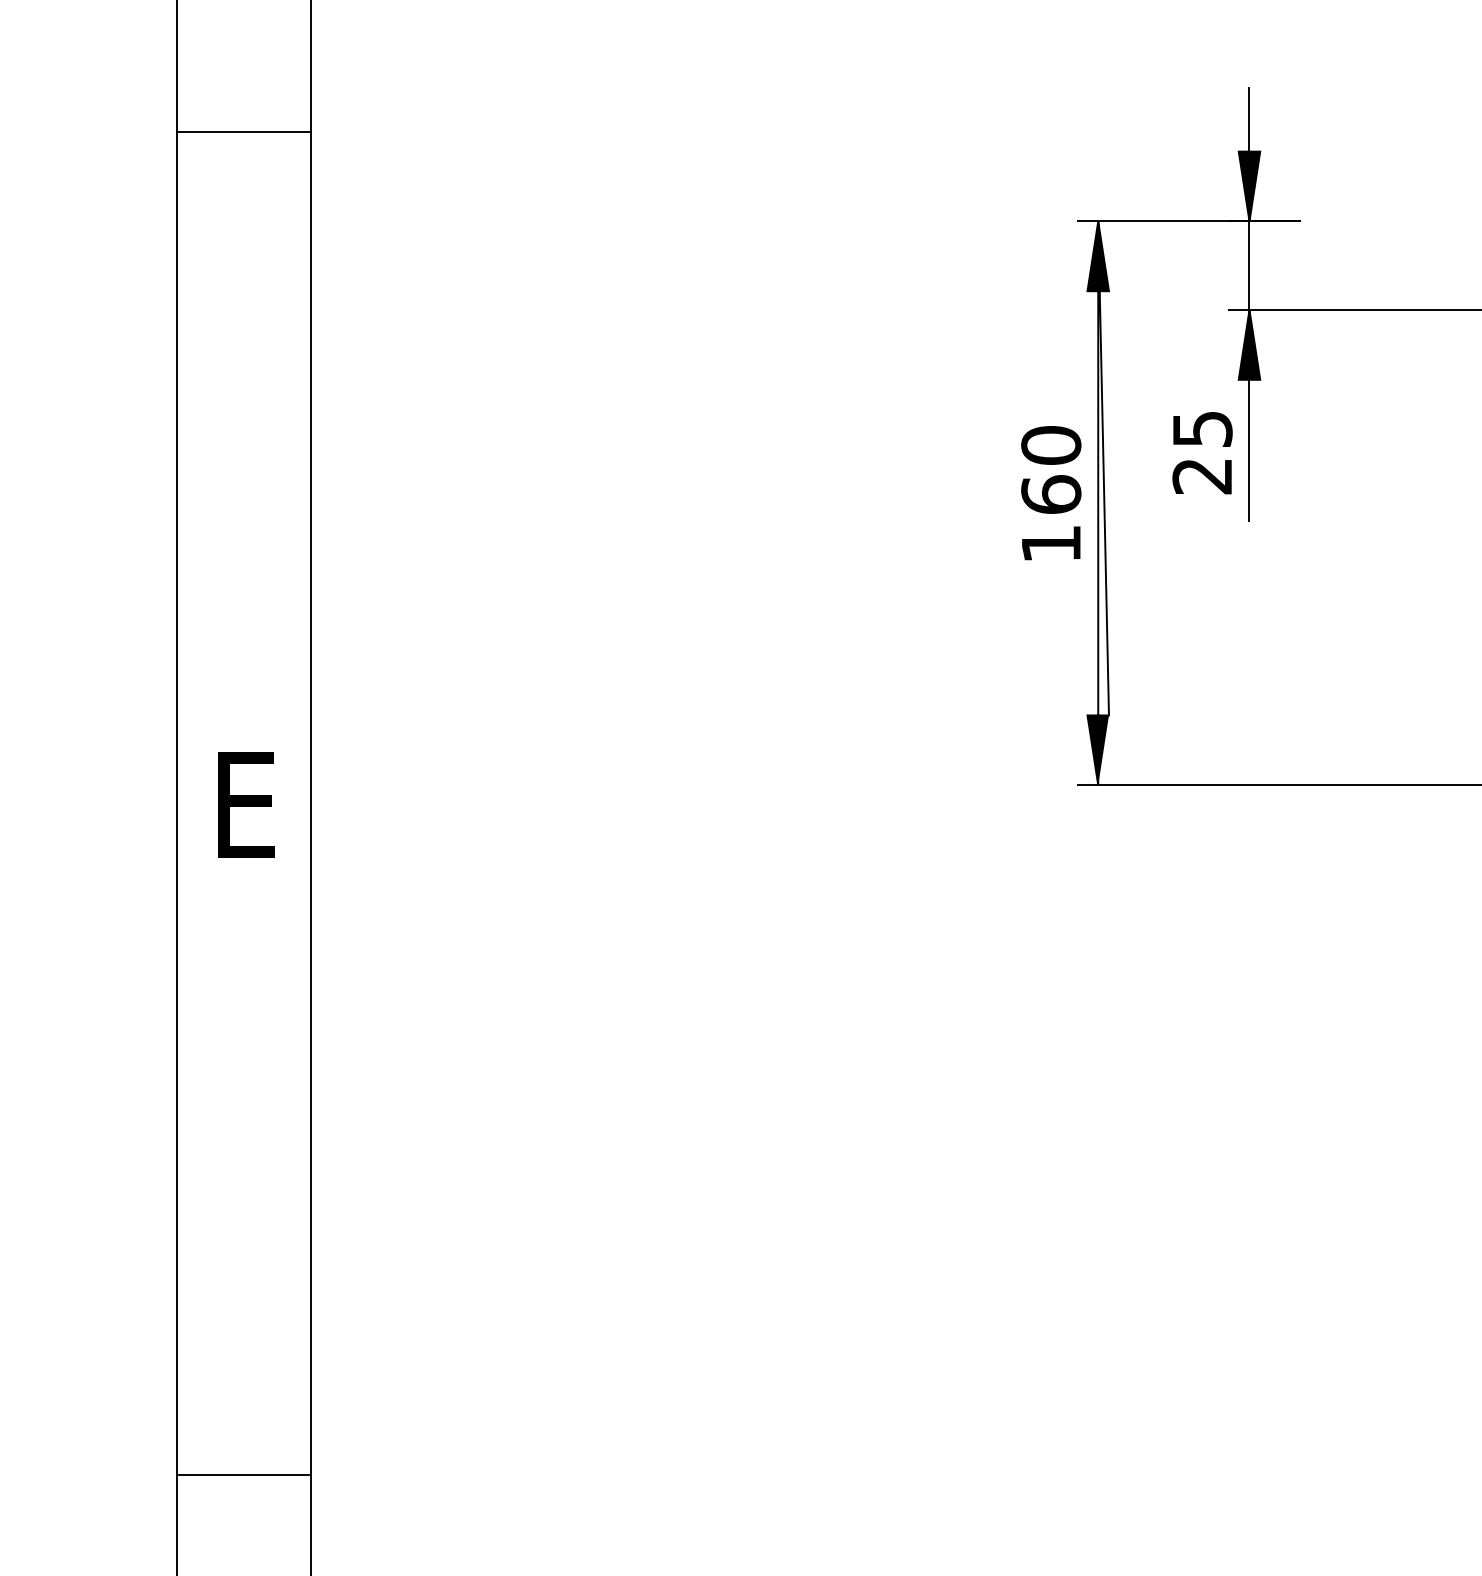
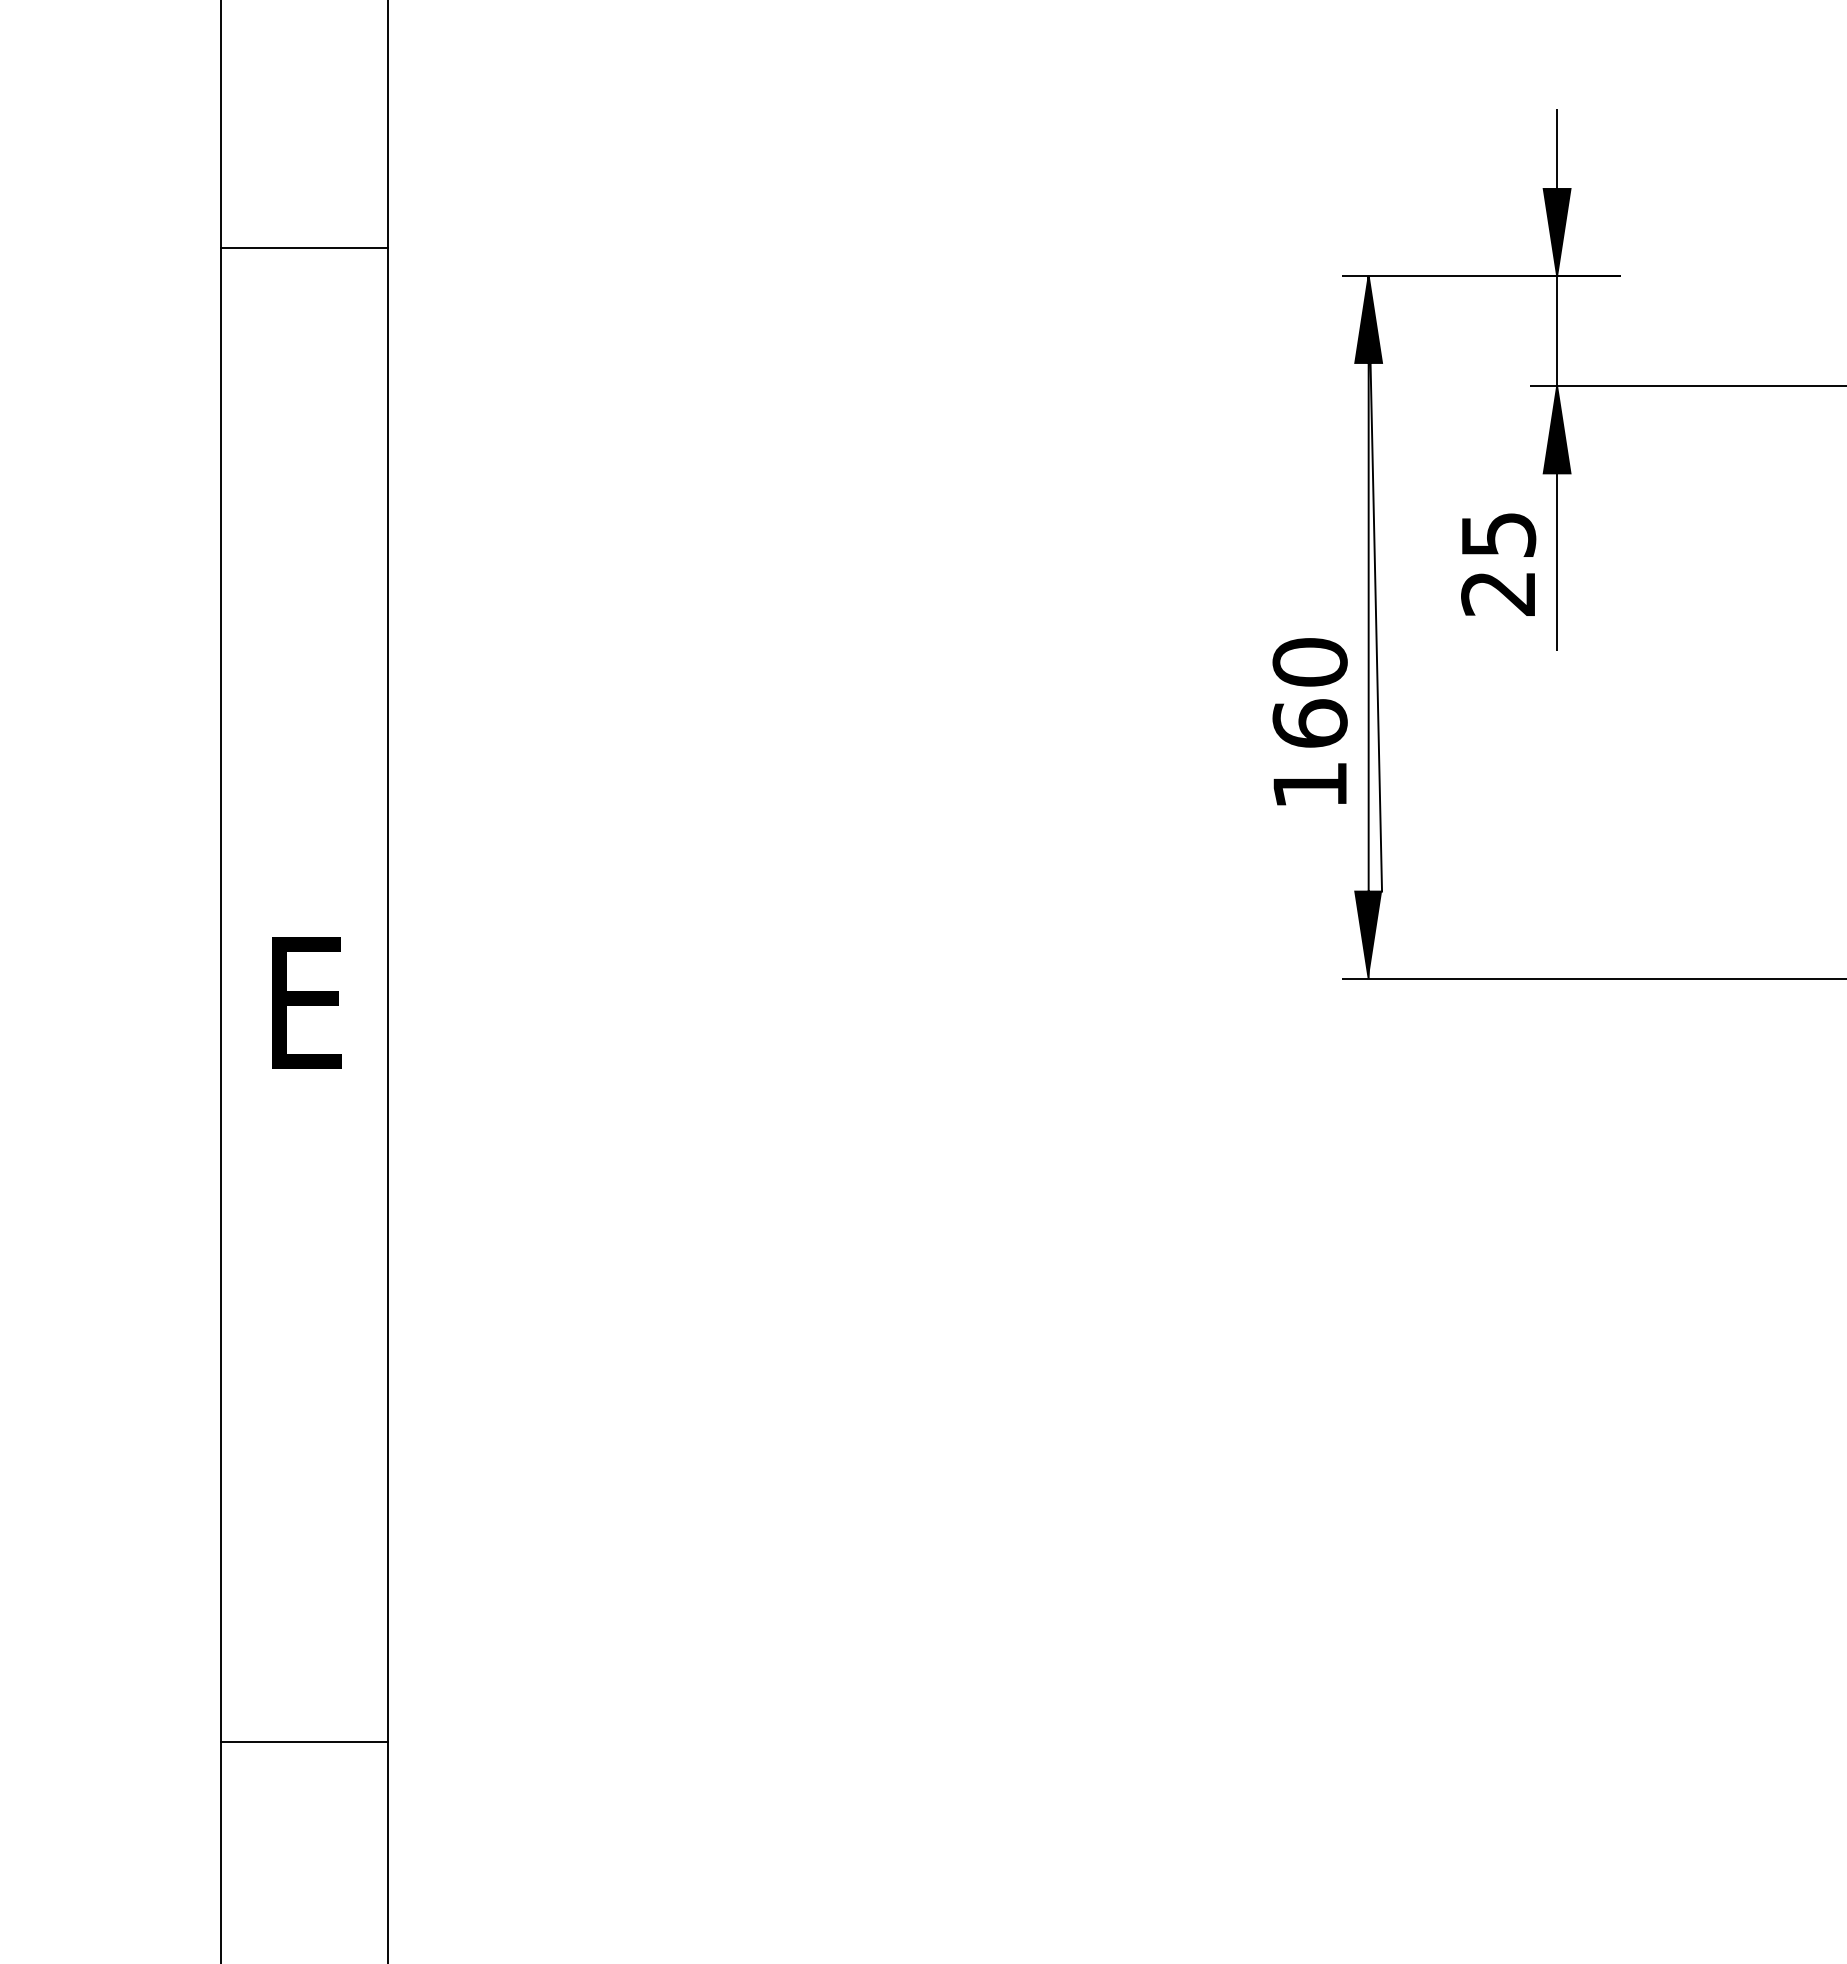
line: (244, 132) -> (304, 248), moved
text: (1051, 493) -> (1310, 722), moved
line: (244, 1474) -> (304, 1741), moved

